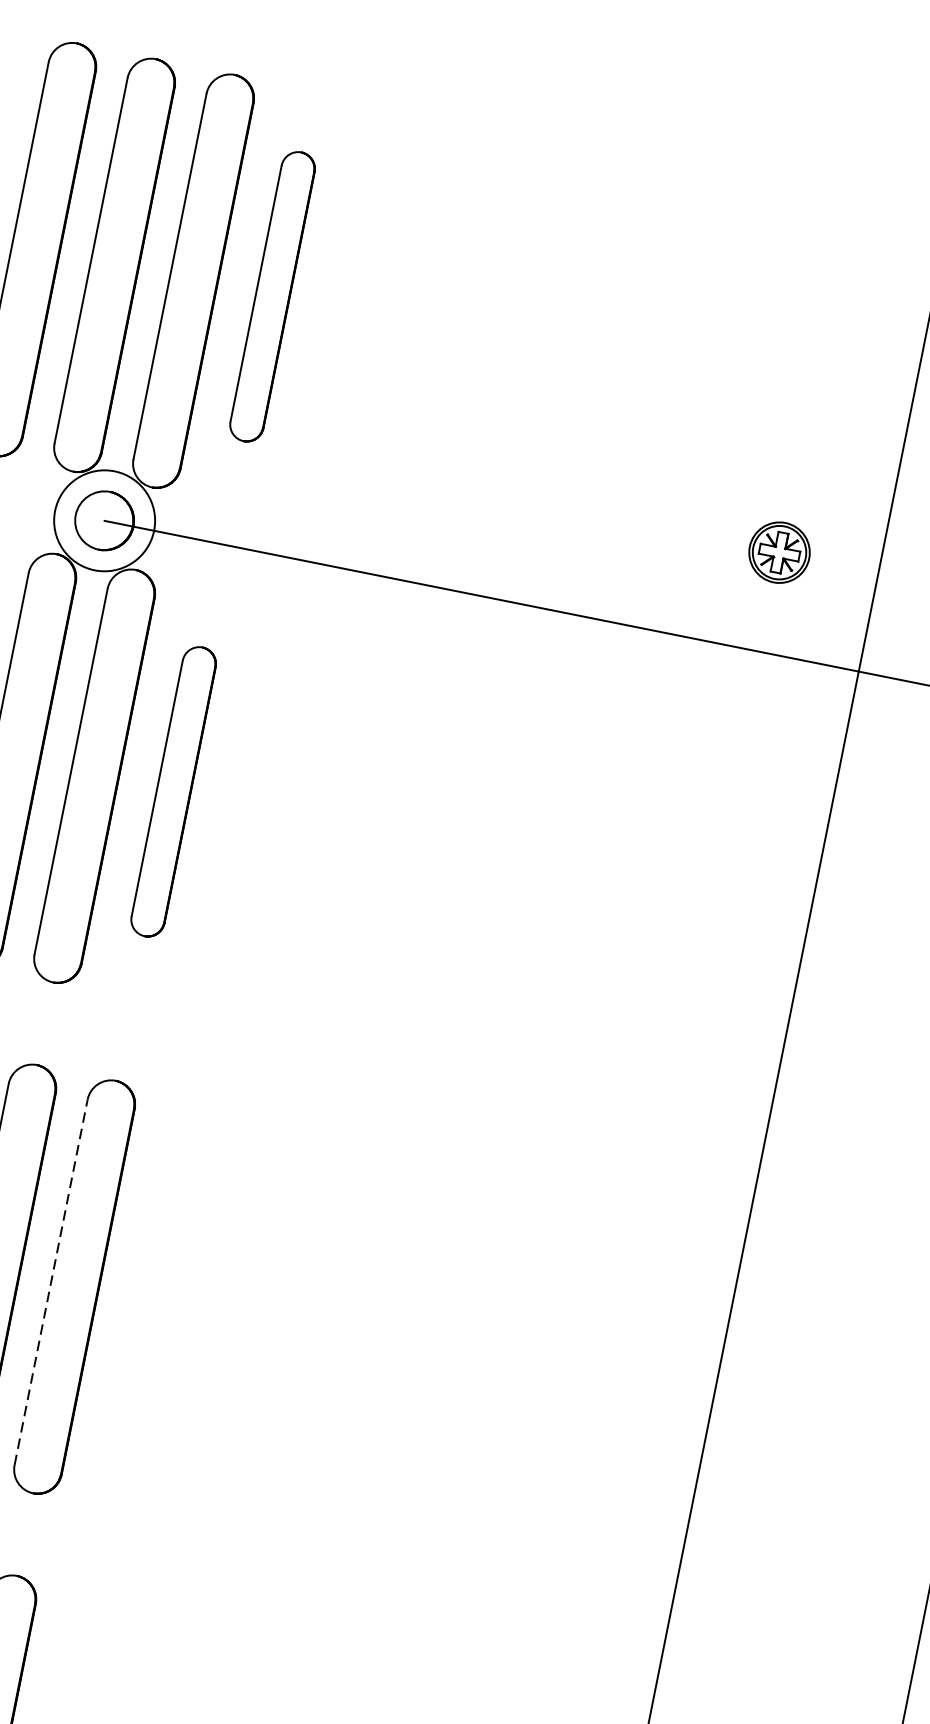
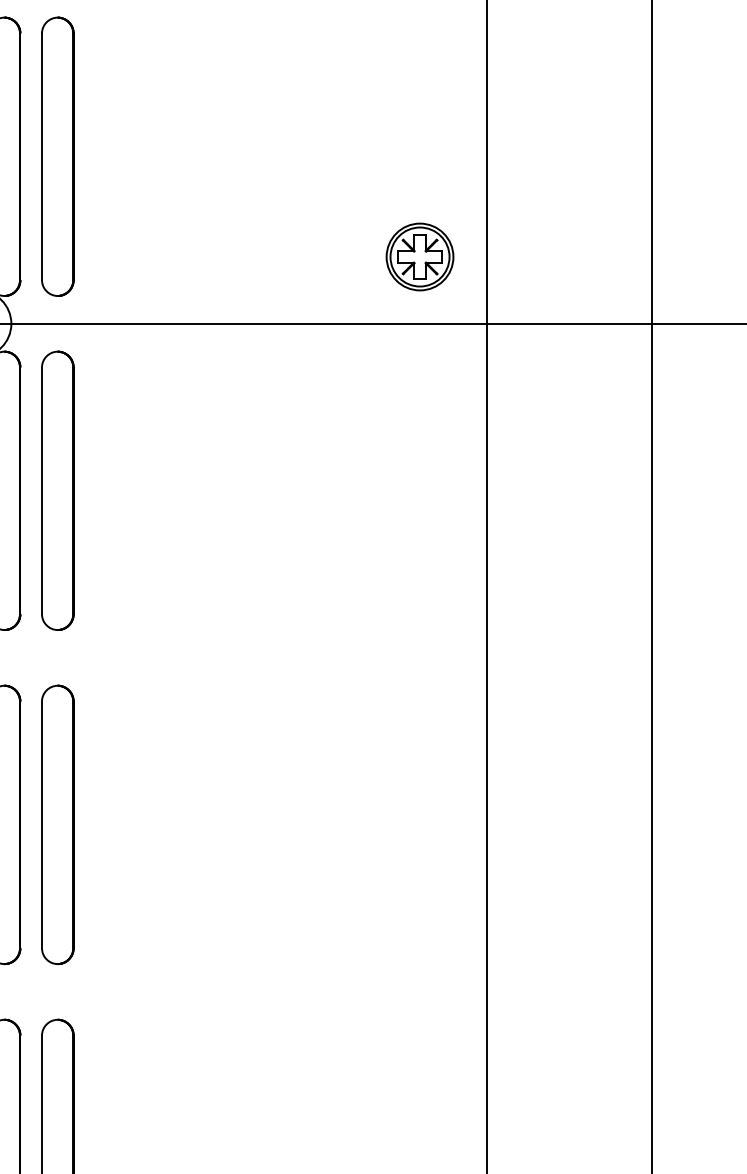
part: (272, 296) -> (57, 156), size x1.43
part: (778, 551) -> (419, 256), size x1.67
part: (173, 791) -> (57, 490), size x1.43
line: (52, 1281) -> (42, 824), dashed -> solid

